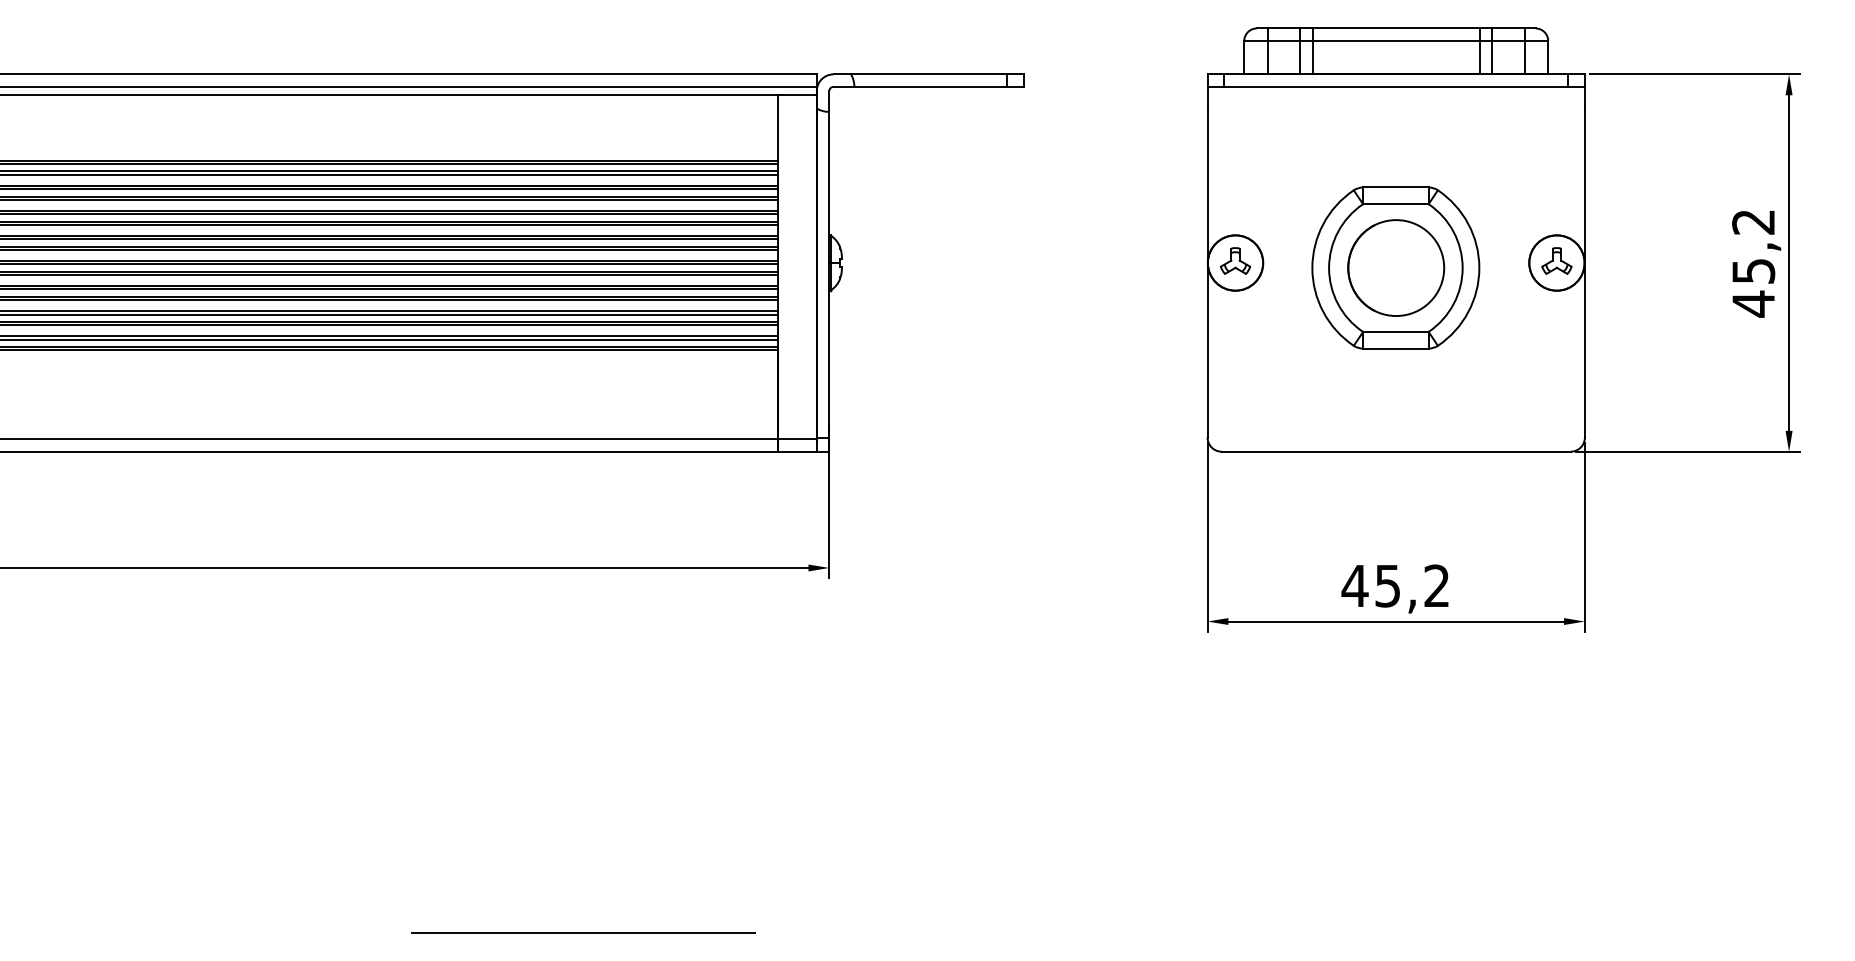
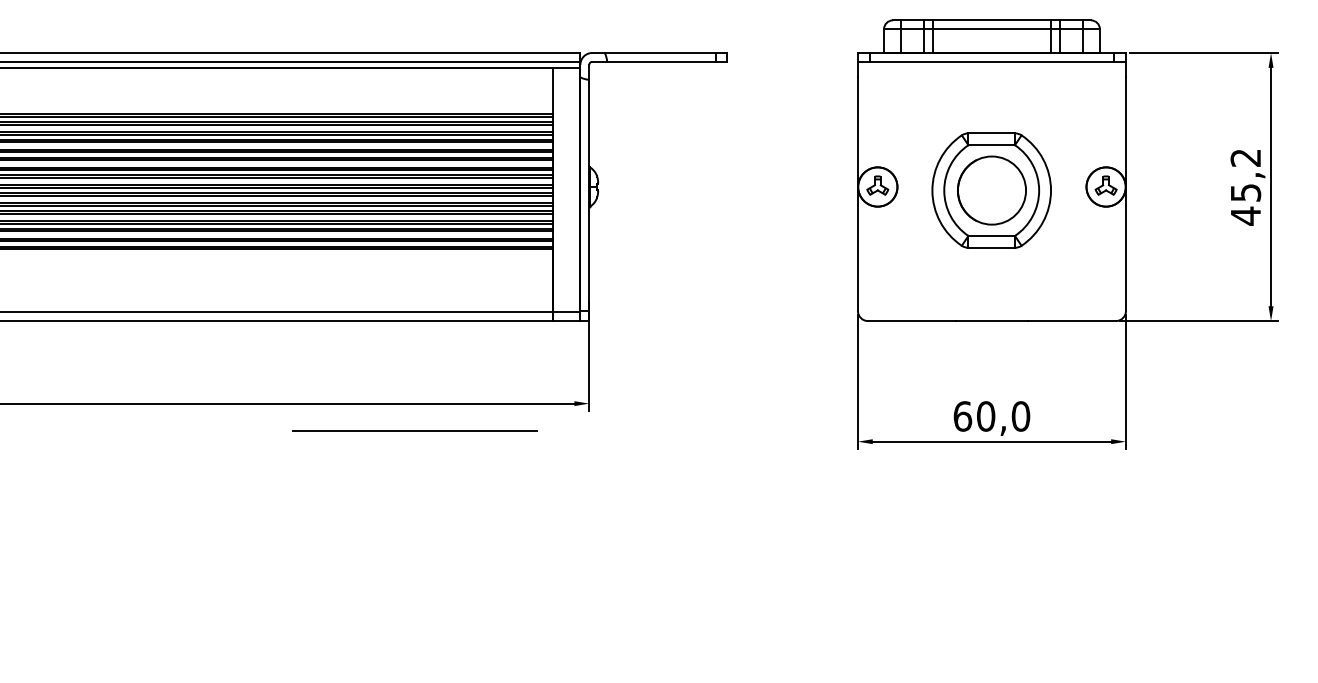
text: (1395, 586) -> (991, 416), 45,2 -> 60,0
line: (583, 932) -> (414, 430), moved

